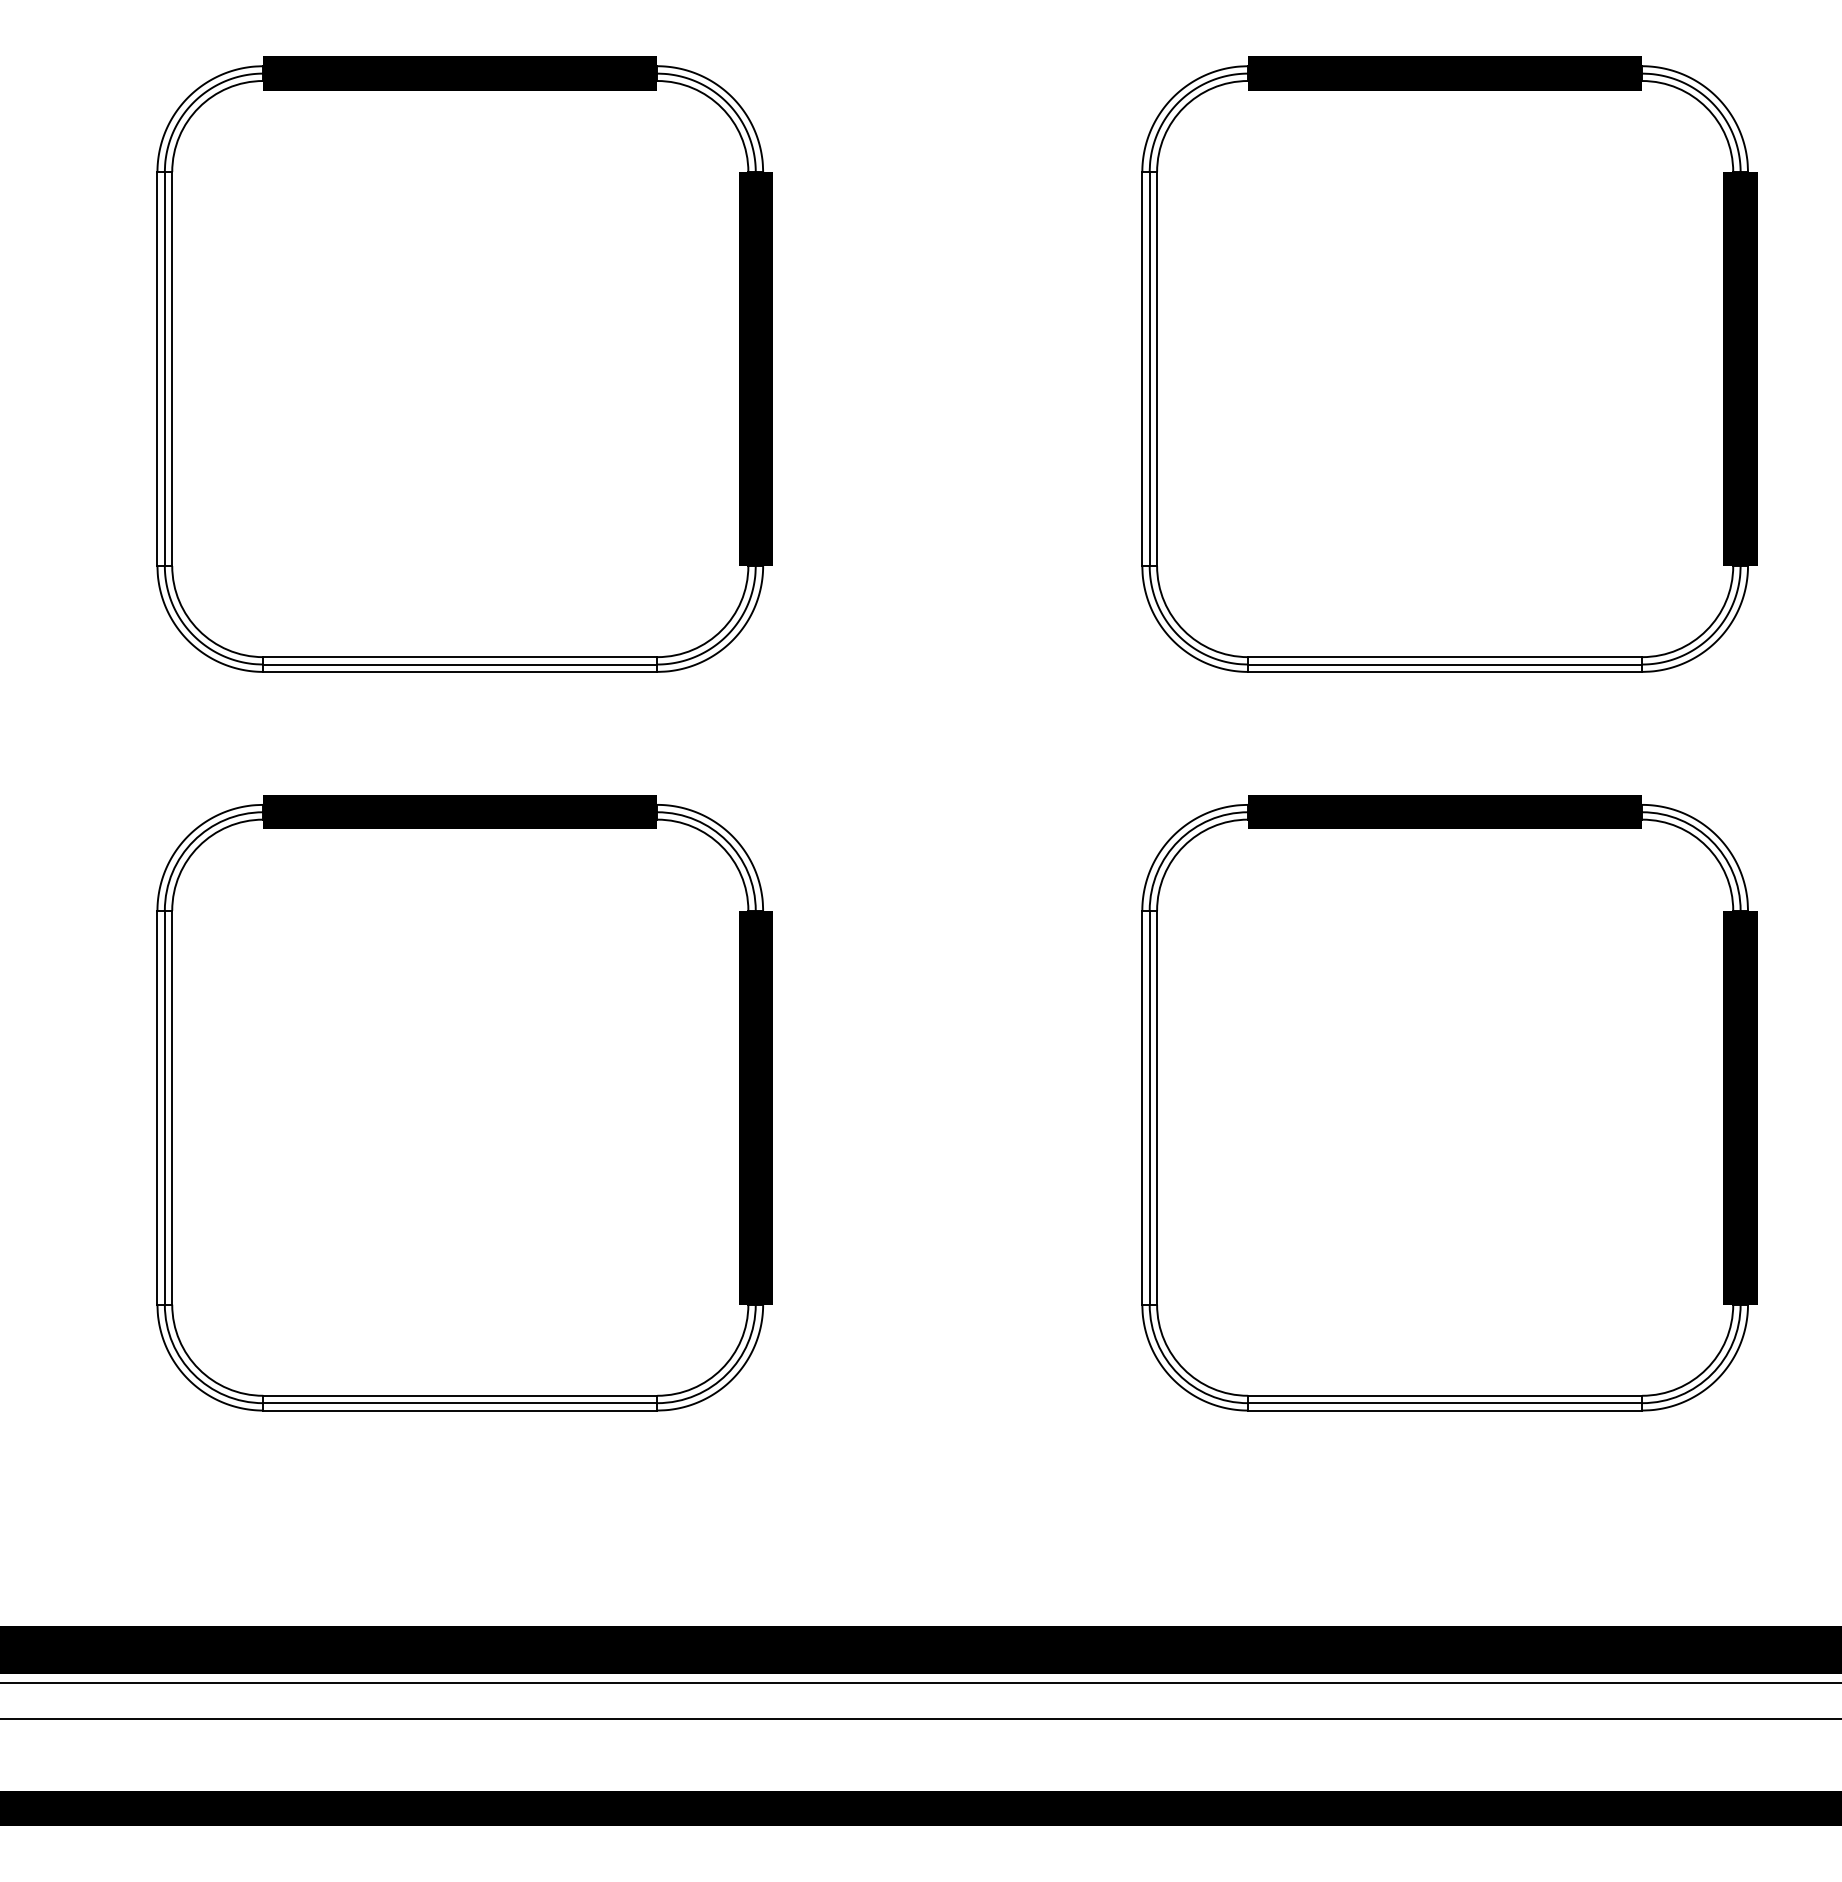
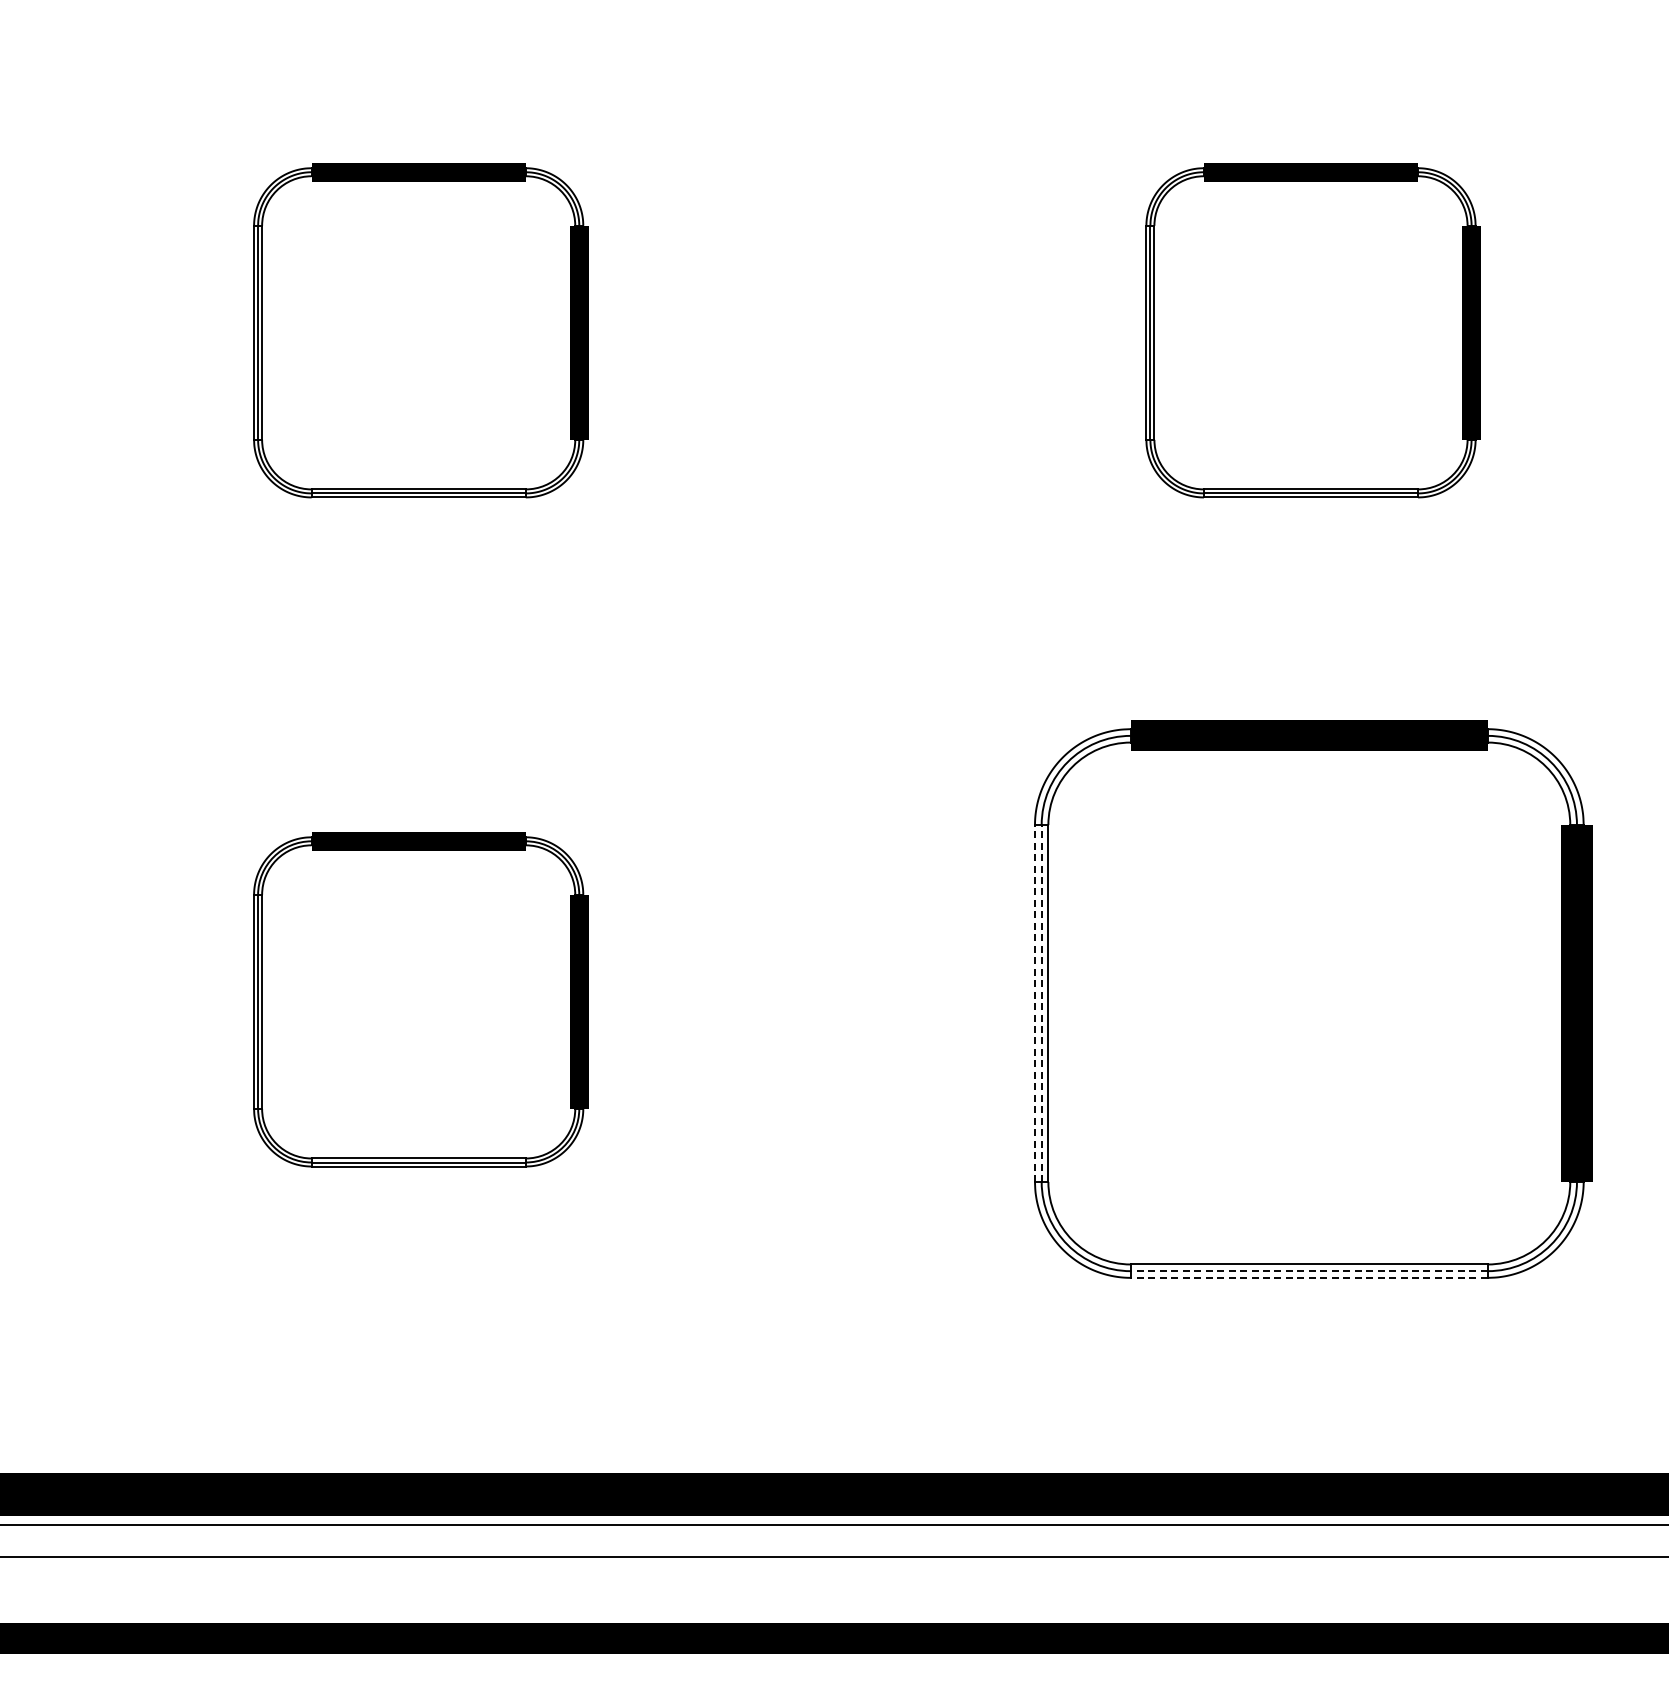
part: (463, 364) -> (420, 330), size x0.6
part: (1449, 364) -> (1313, 330), size x0.6
part: (463, 1103) -> (420, 999), size x0.6
line: (1141, 1107) -> (1034, 1003), solid -> dashed
line: (1149, 1107) -> (1041, 1003), solid -> dashed
line: (1444, 1403) -> (1308, 1271), solid -> dashed
line: (1444, 1410) -> (1308, 1277), solid -> dashed

